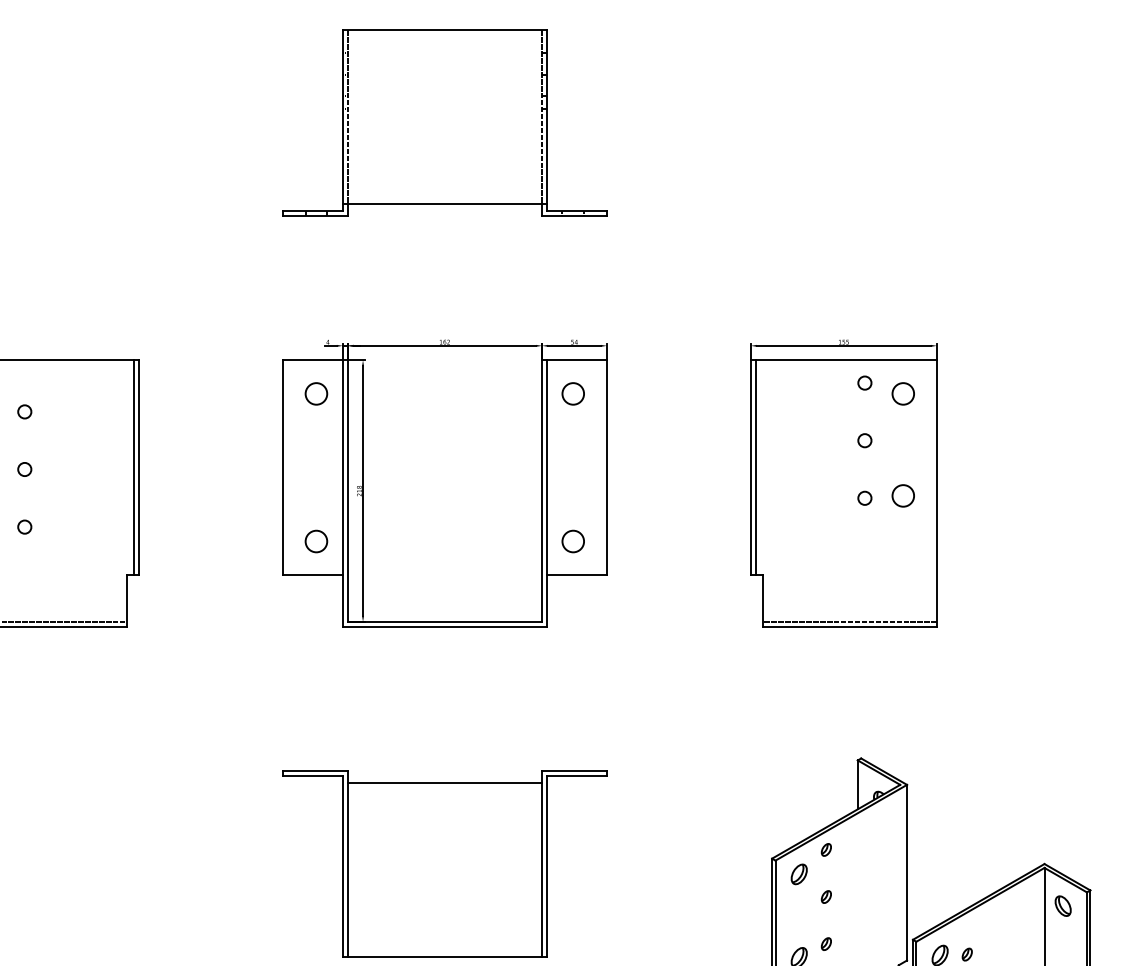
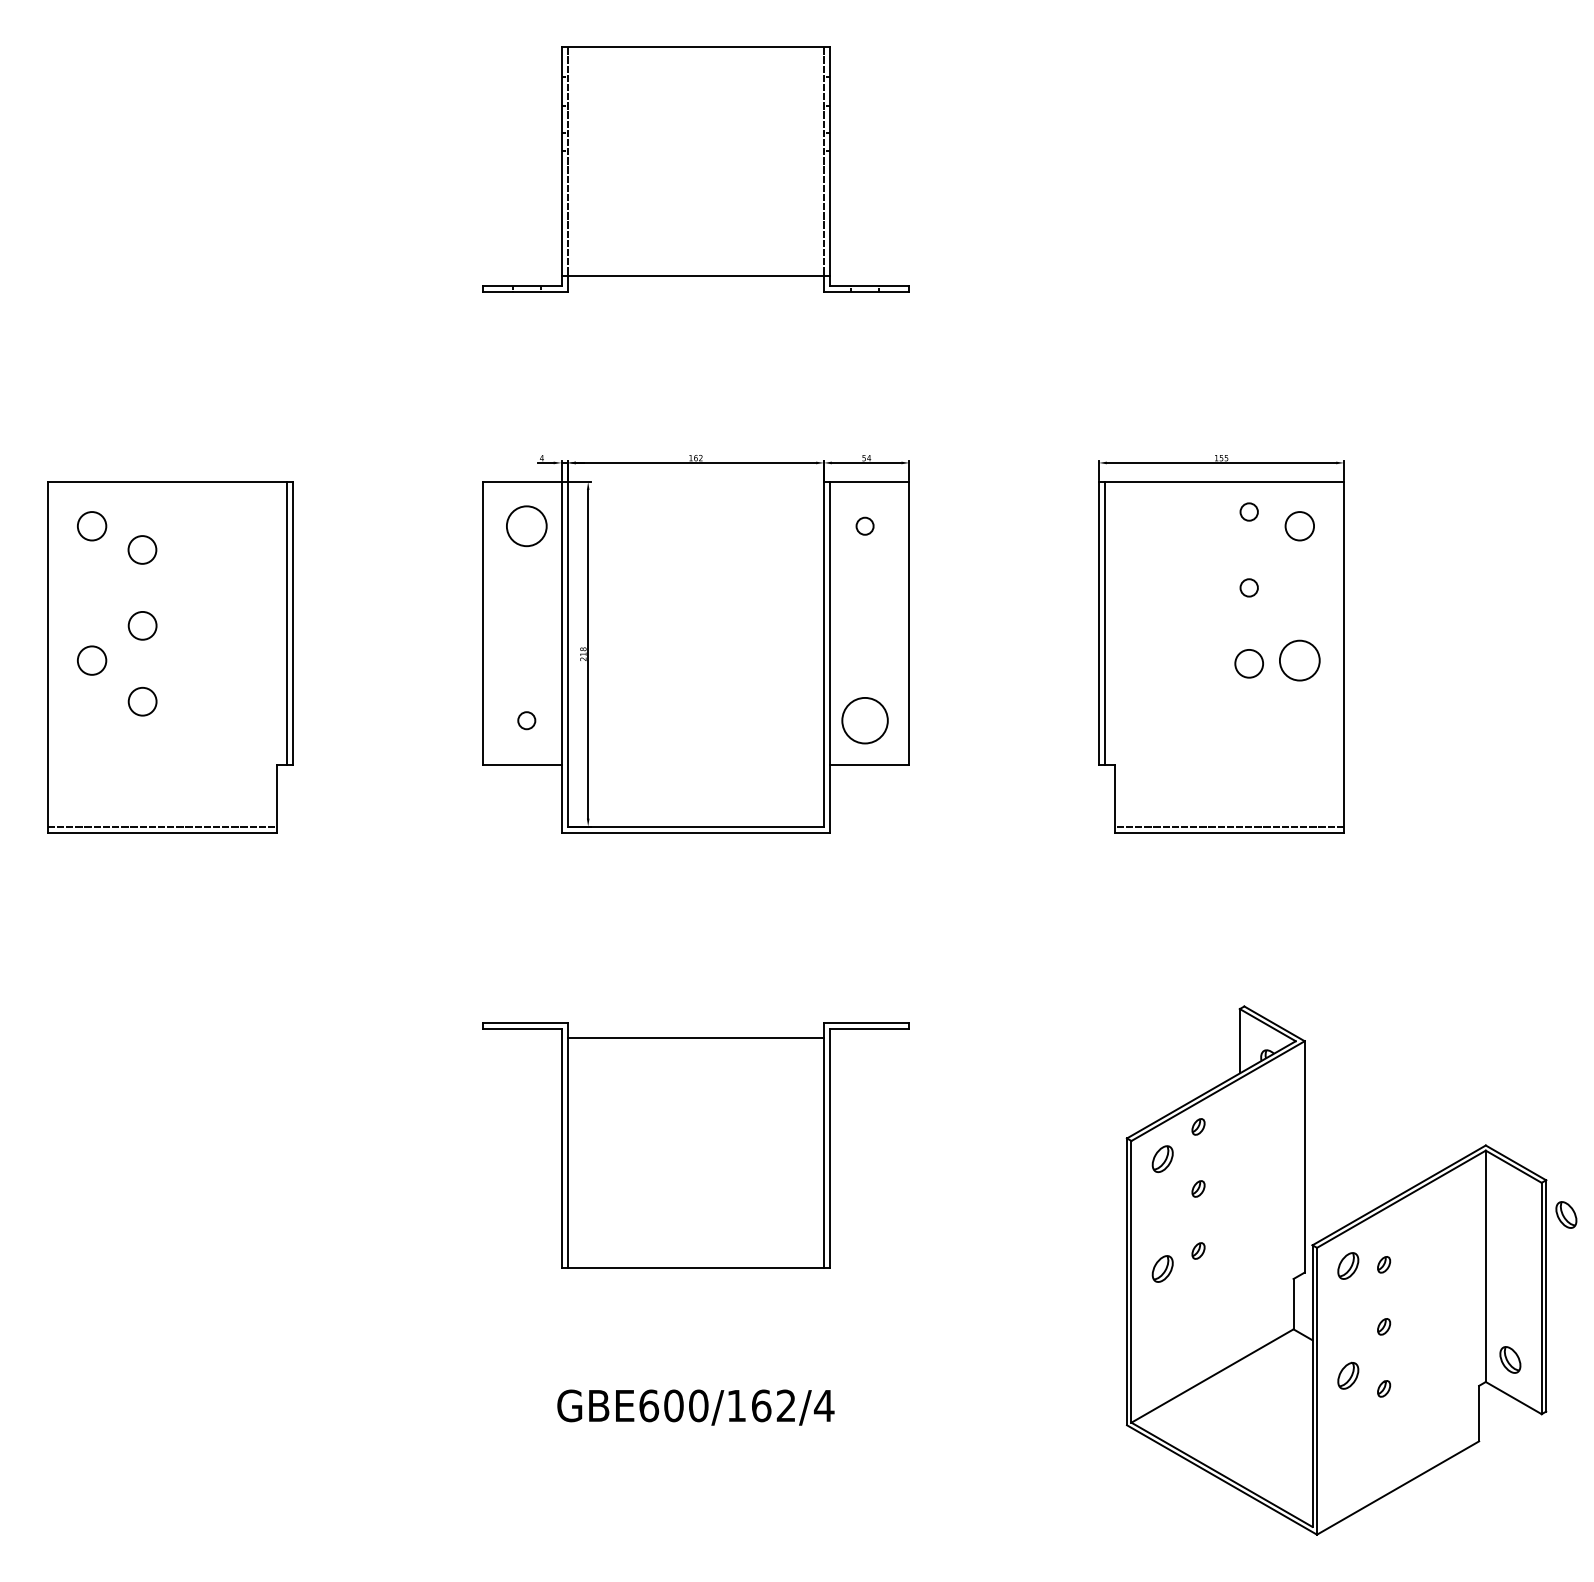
circle: (316, 394) -> (526, 526), size x1.4
circle: (572, 394) -> (864, 526), size x0.6
circle: (24, 411) -> (142, 549), size x1.6
circle: (24, 469) -> (142, 625), size x1.6
circle: (903, 495) -> (1299, 660), size x1.4
circle: (864, 498) -> (1248, 663), size x1.6
circle: (24, 526) -> (142, 701), size x1.6
circle: (316, 541) -> (526, 720), size x0.6
circle: (572, 541) -> (864, 720), size x1.6
part: (1063, 905) -> (1566, 1214), moved

